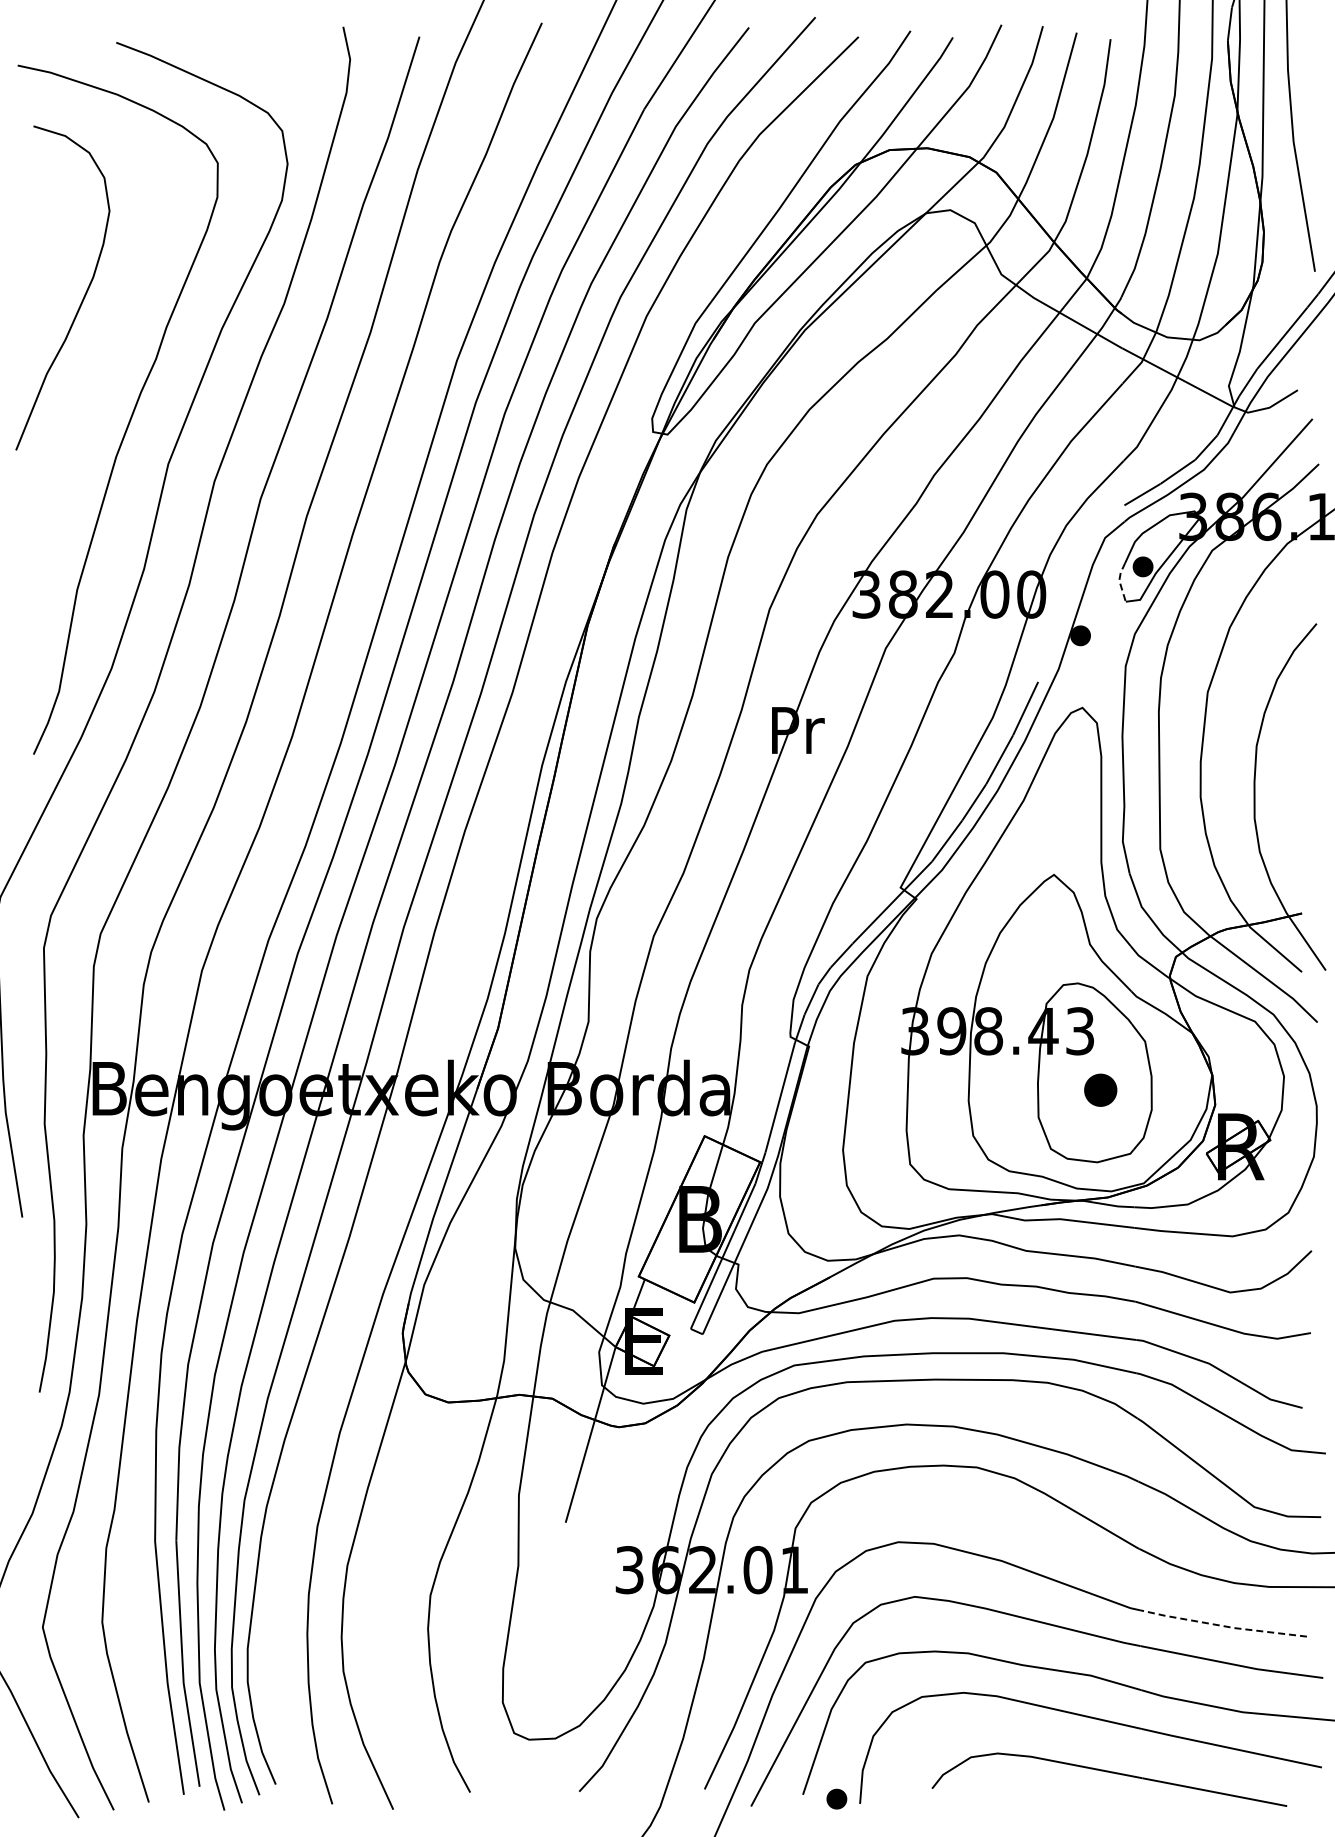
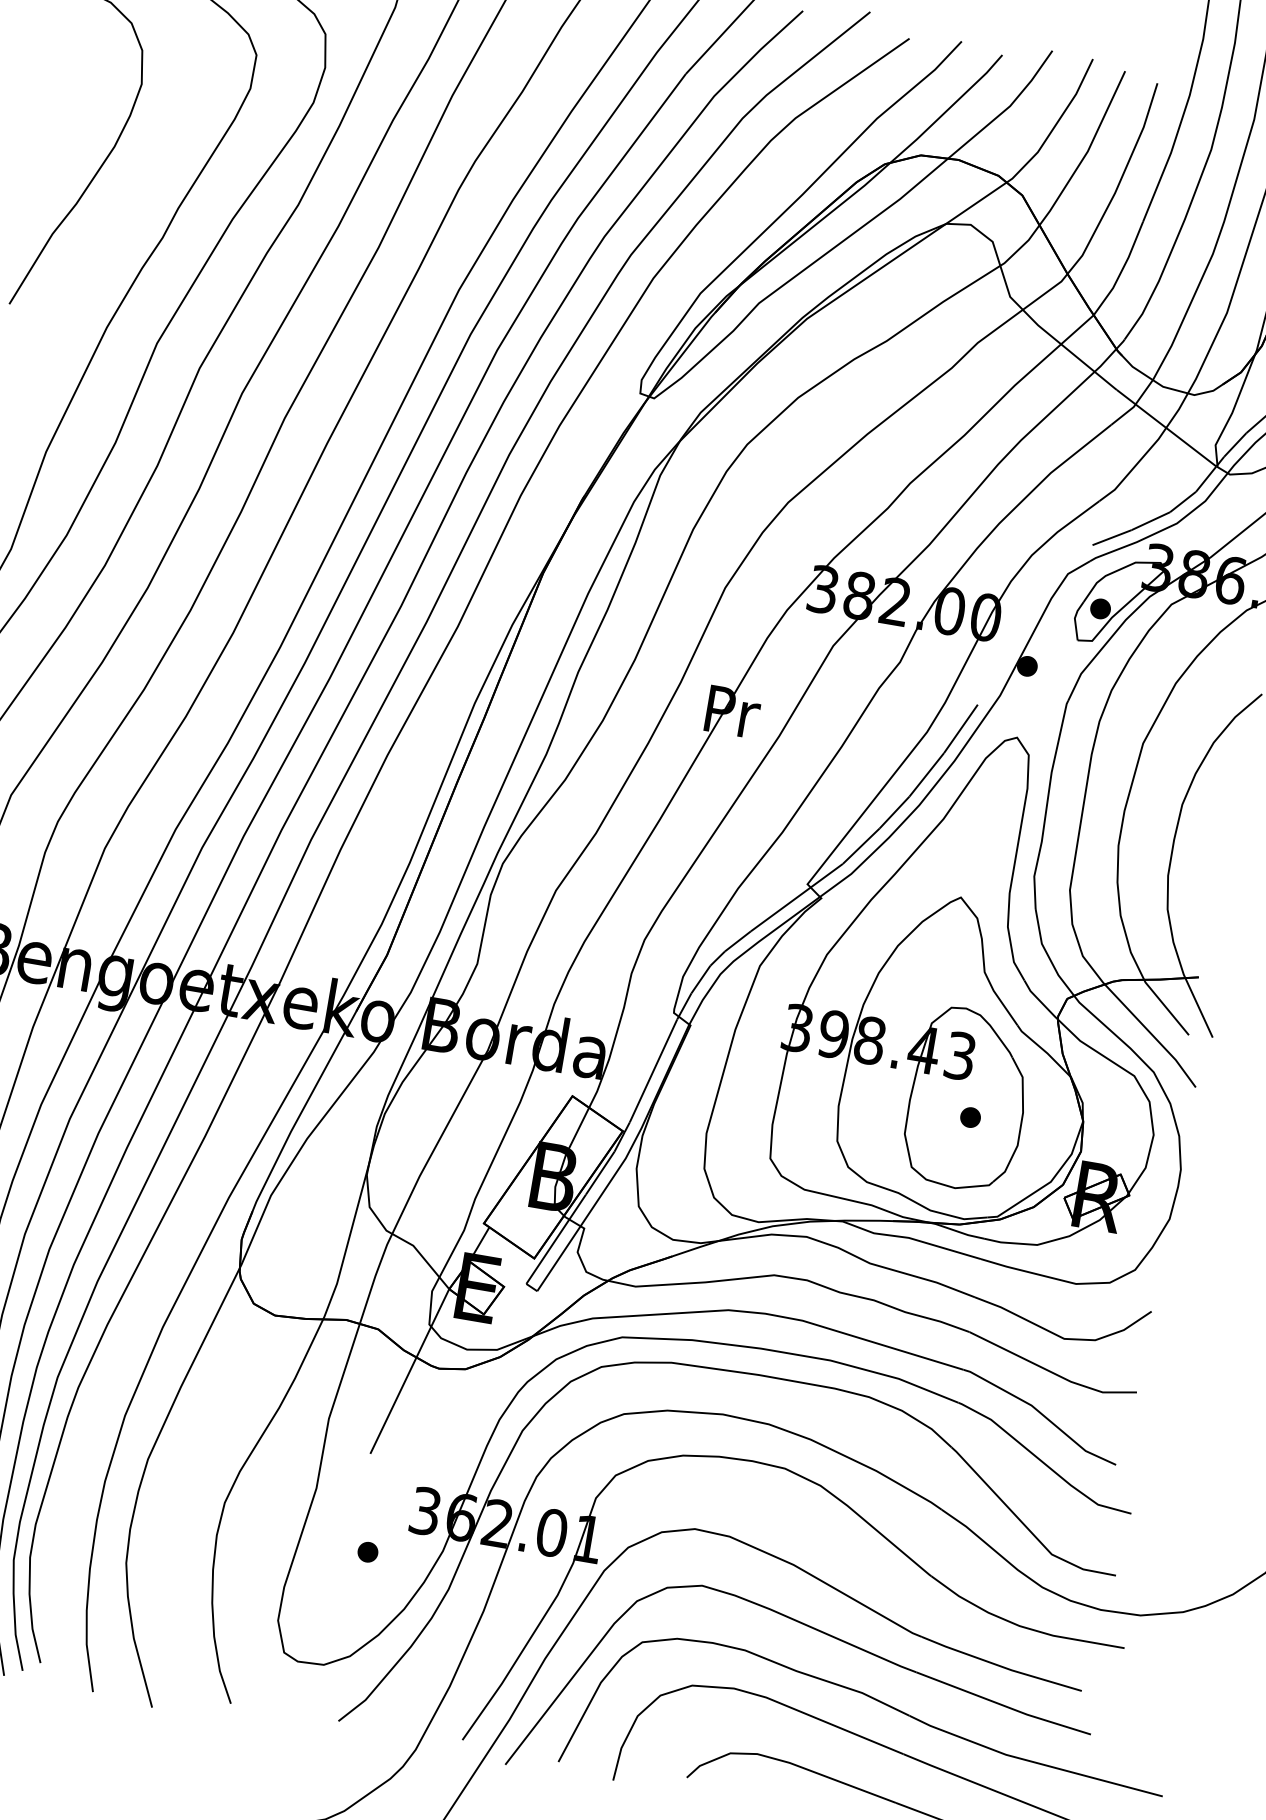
line: (1119, 581) -> (1074, 619), dashed -> solid
part: (1100, 1089) -> (970, 1116), size x0.62
line: (1222, 1626) -> (1000, 1666), dashed -> solid
part: (836, 1798) -> (367, 1551), moved

